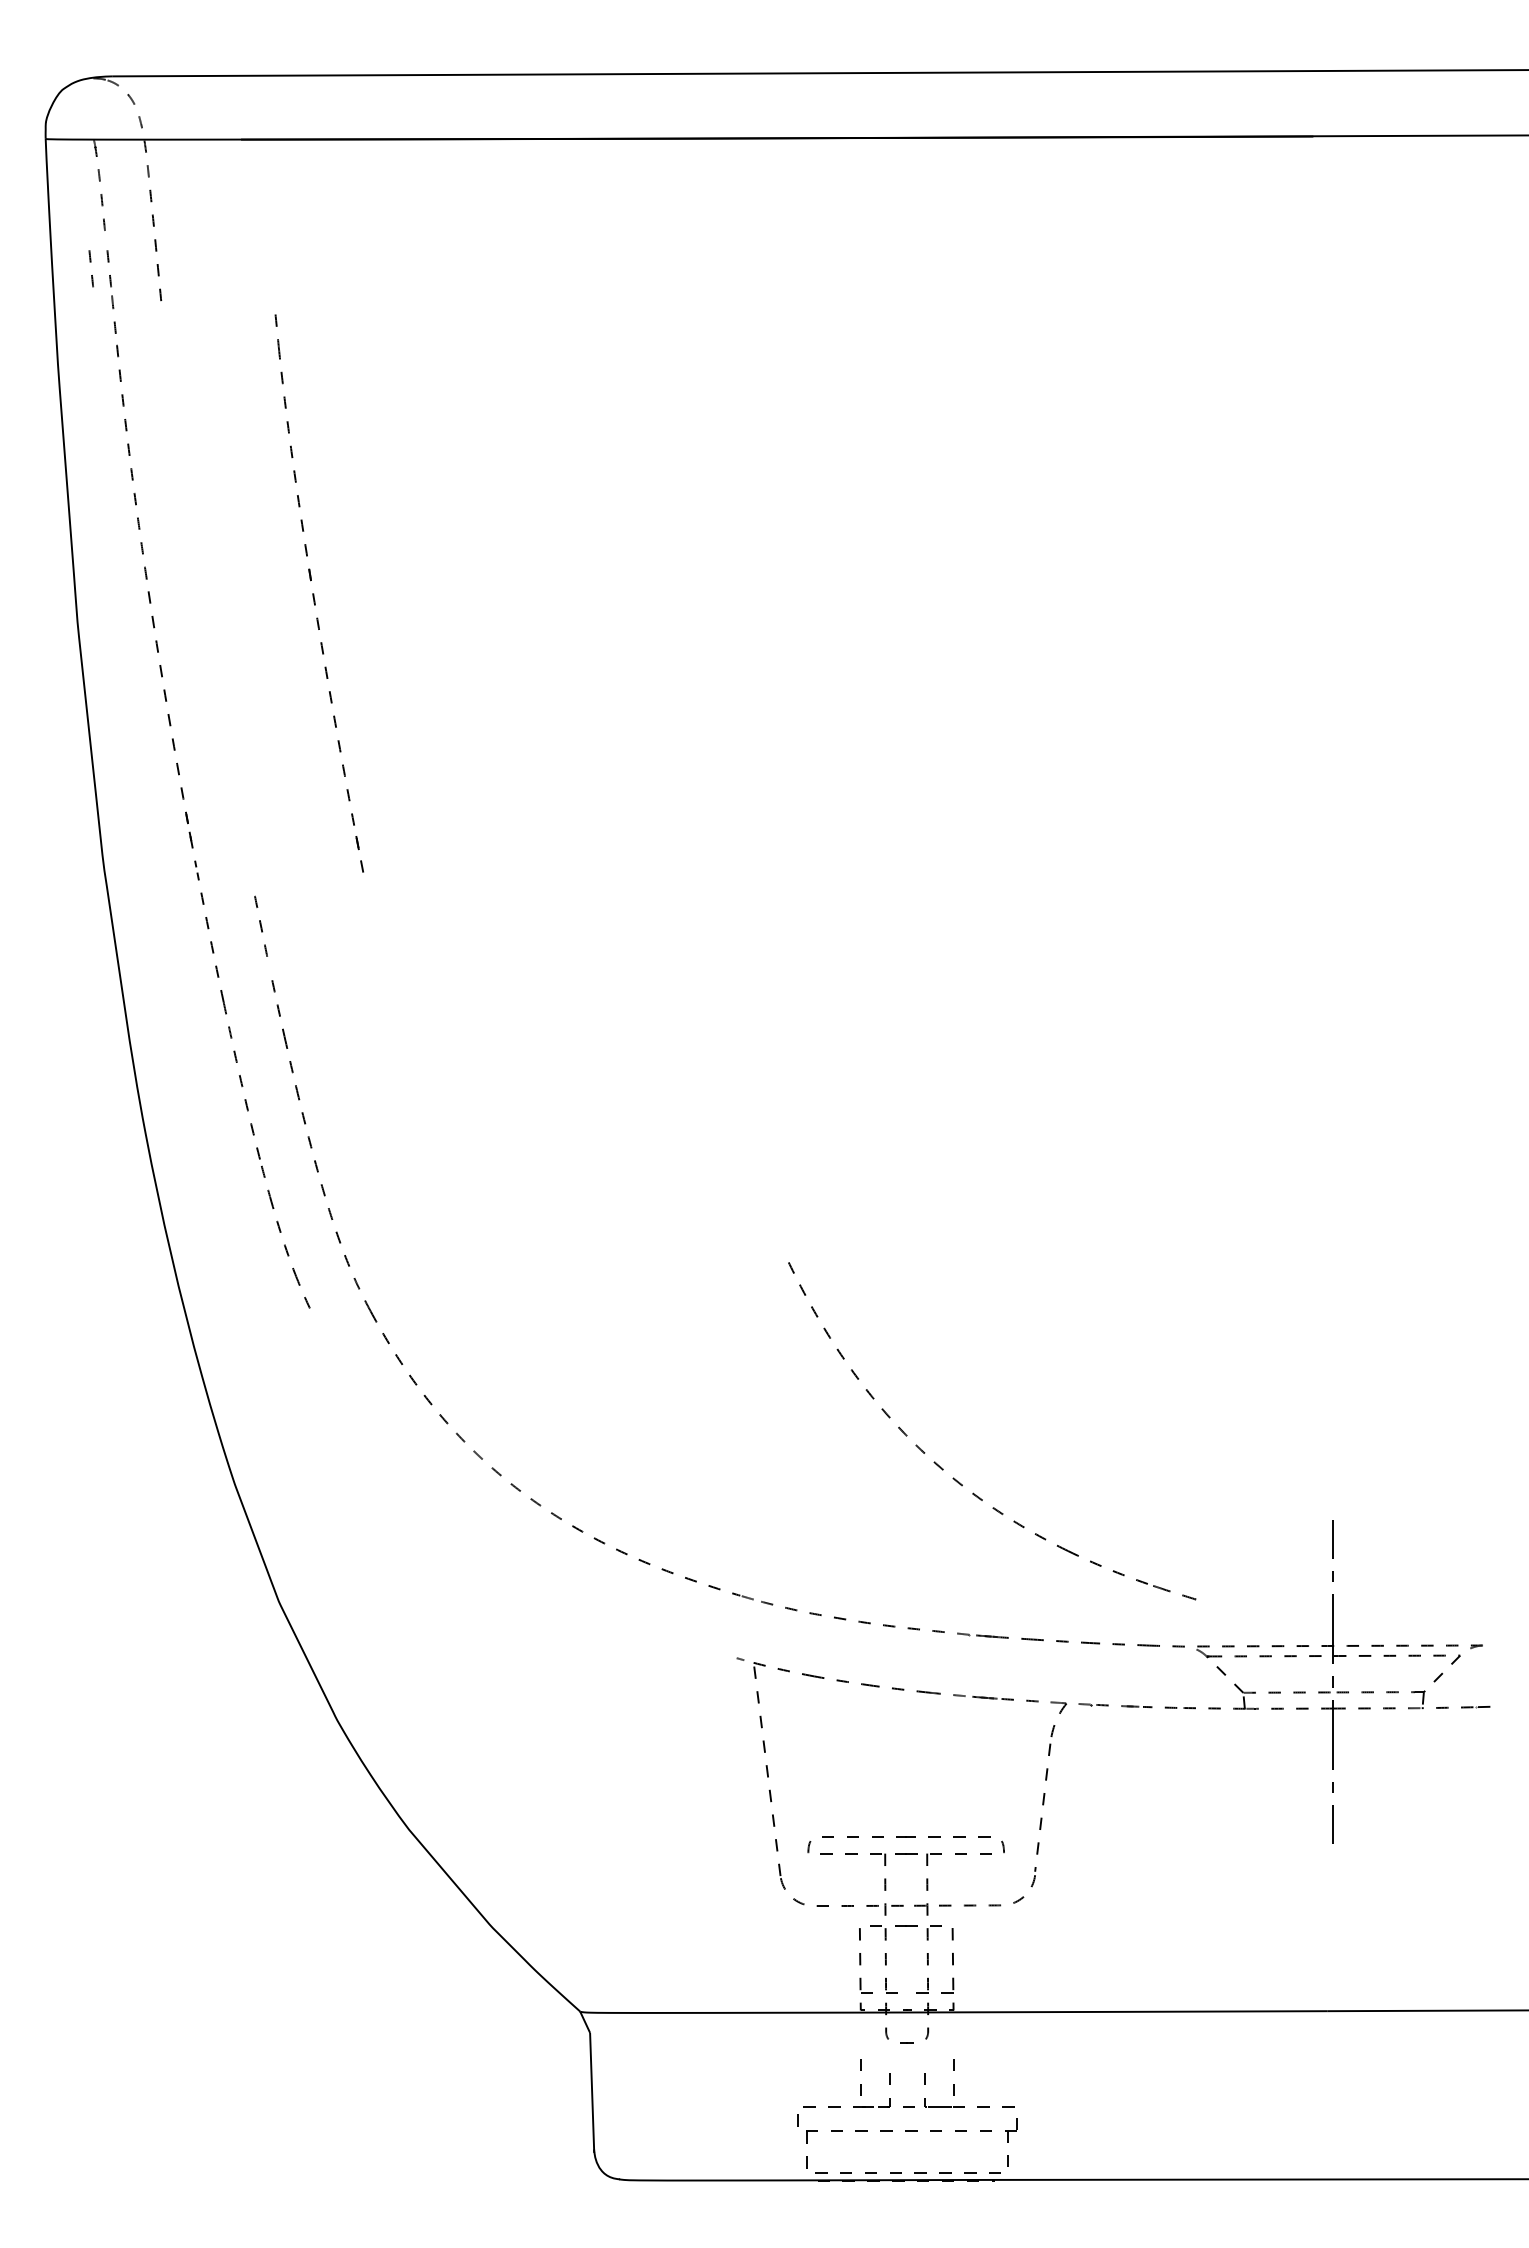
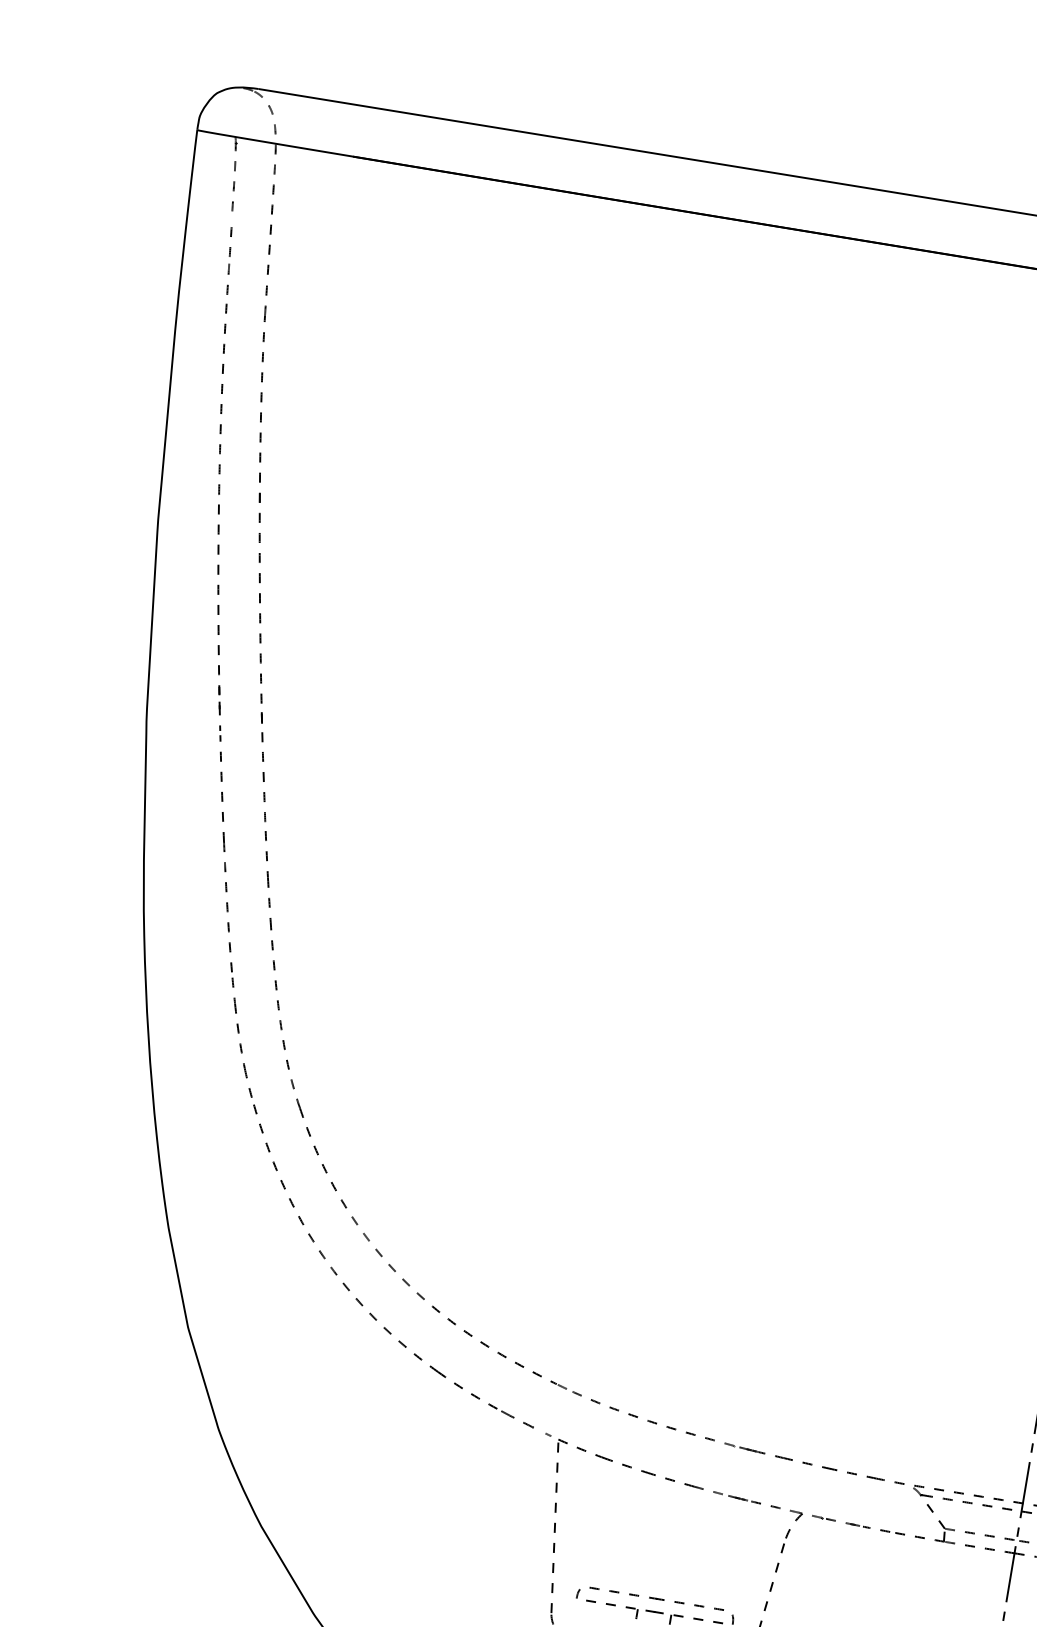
part: (90, 268) -> (215, 239), removed
part: (318, 593) -> (264, 513), moved
part: (260, 926) -> (263, 786), size x1.43
part: (955, 1478) -> (358, 1299), moved

